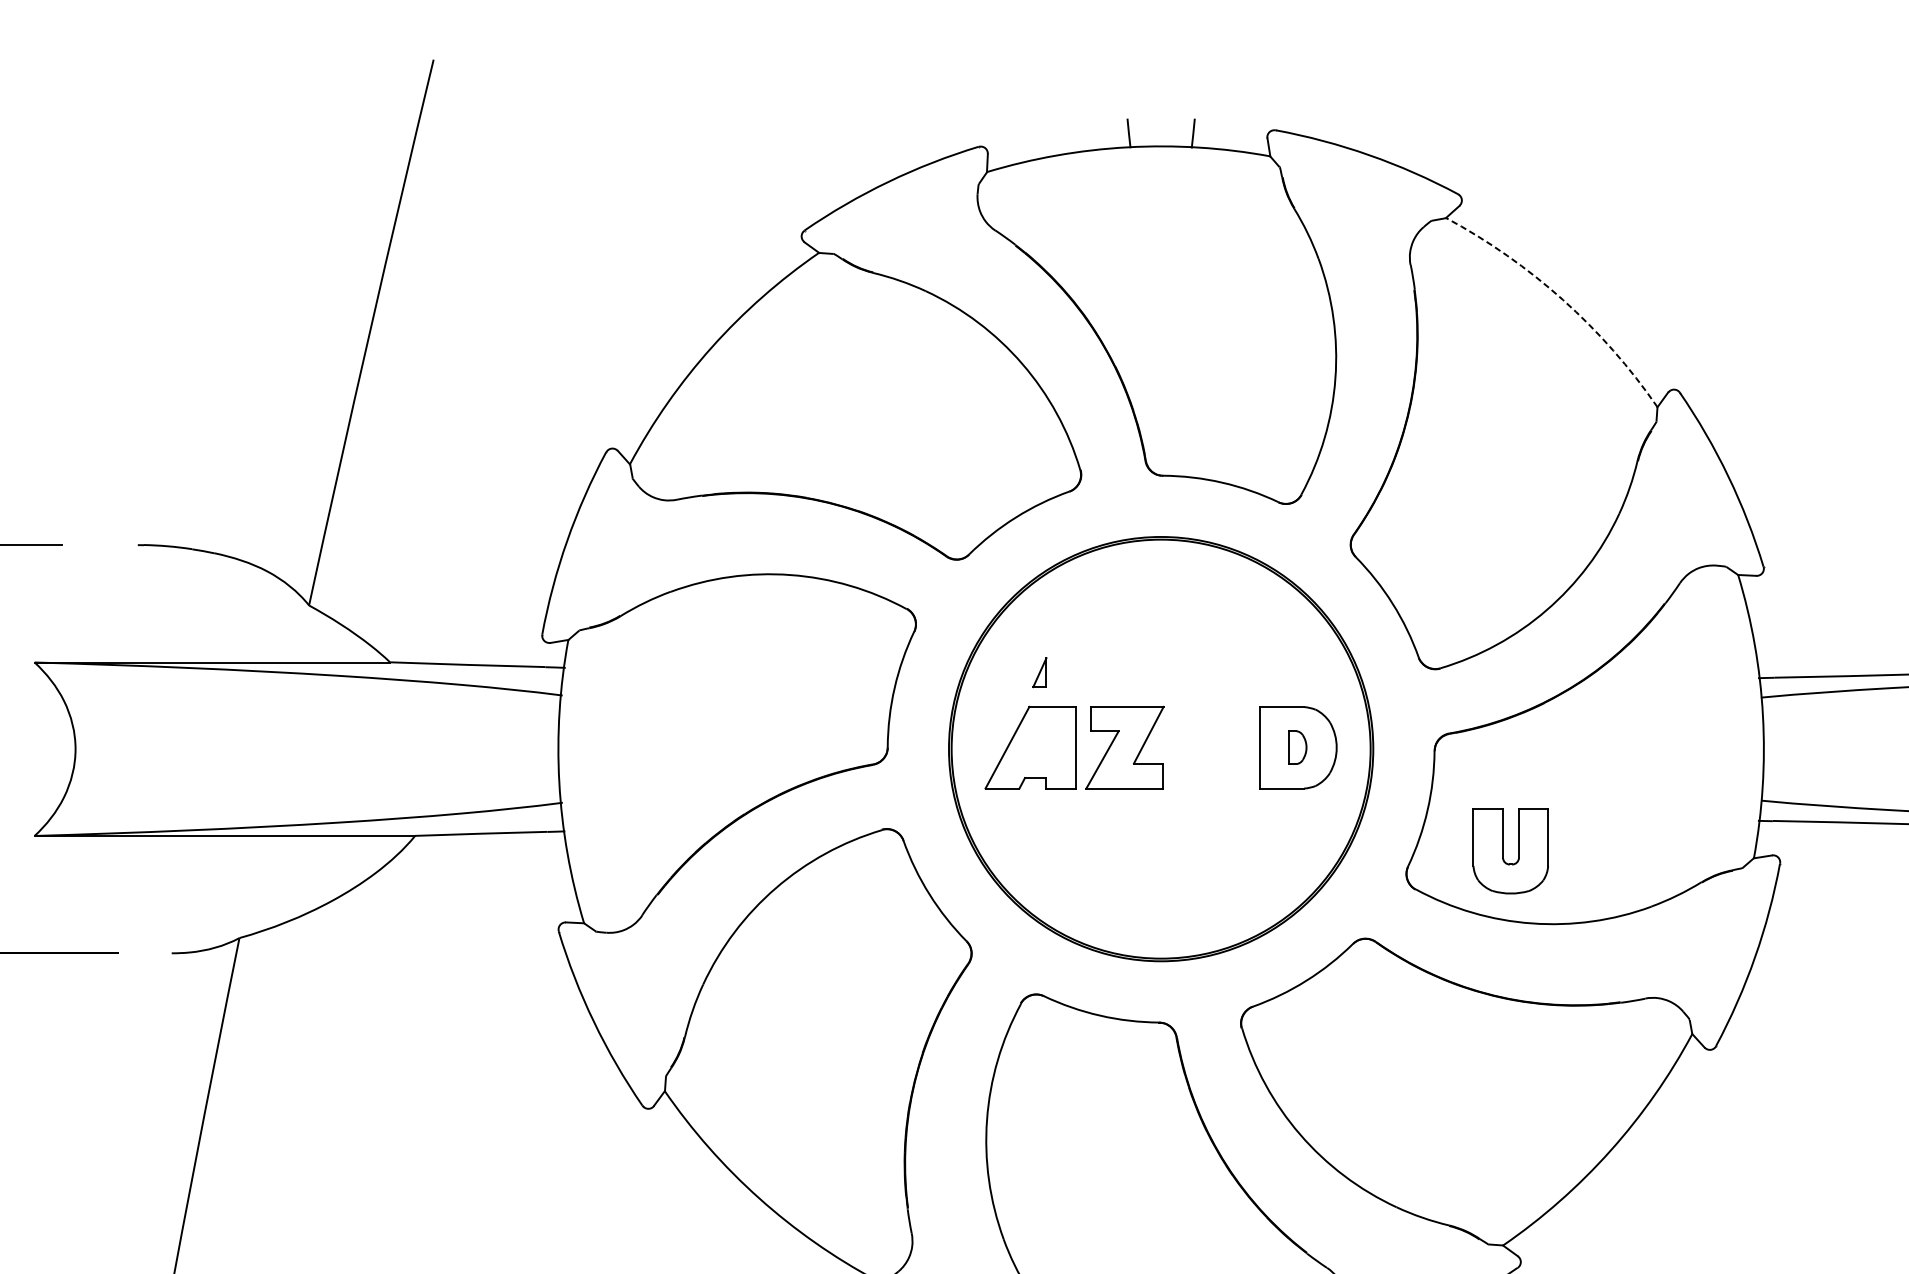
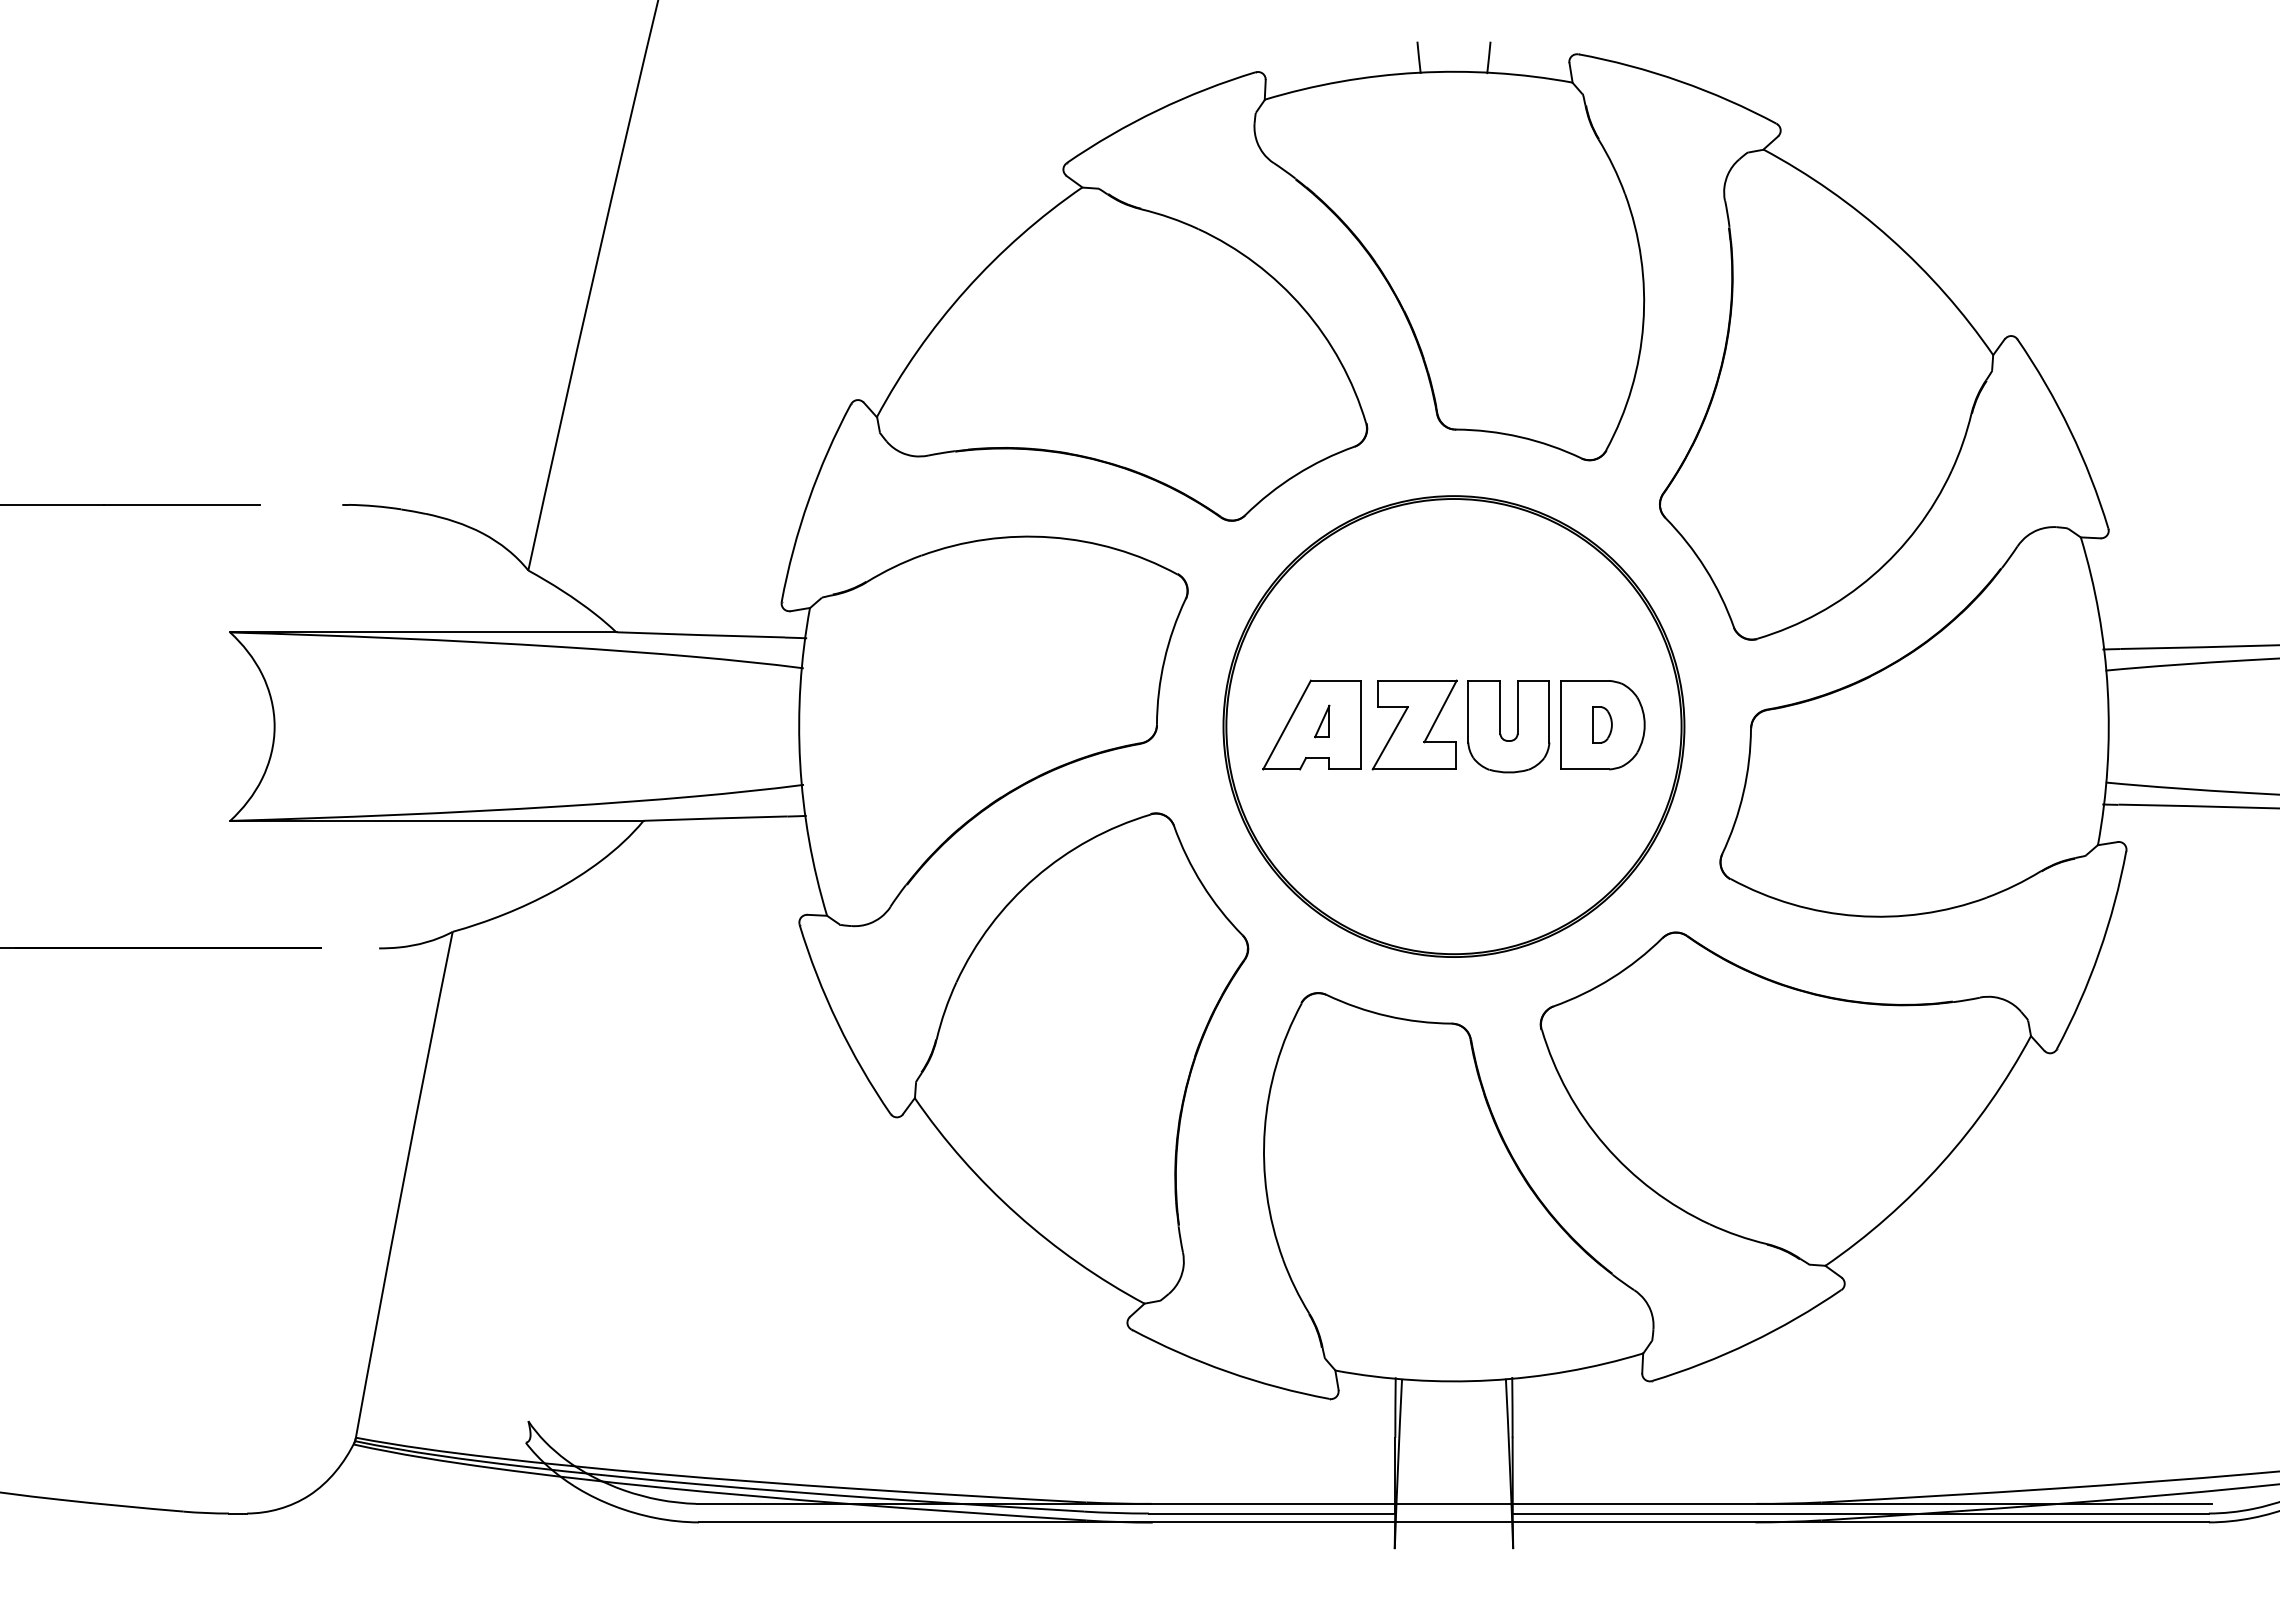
arc: (1562, 299) -> (1890, 238), dashed -> solid
part: (1040, 672) -> (1322, 721), moved
part: (1503, 851) -> (1500, 726), moved

